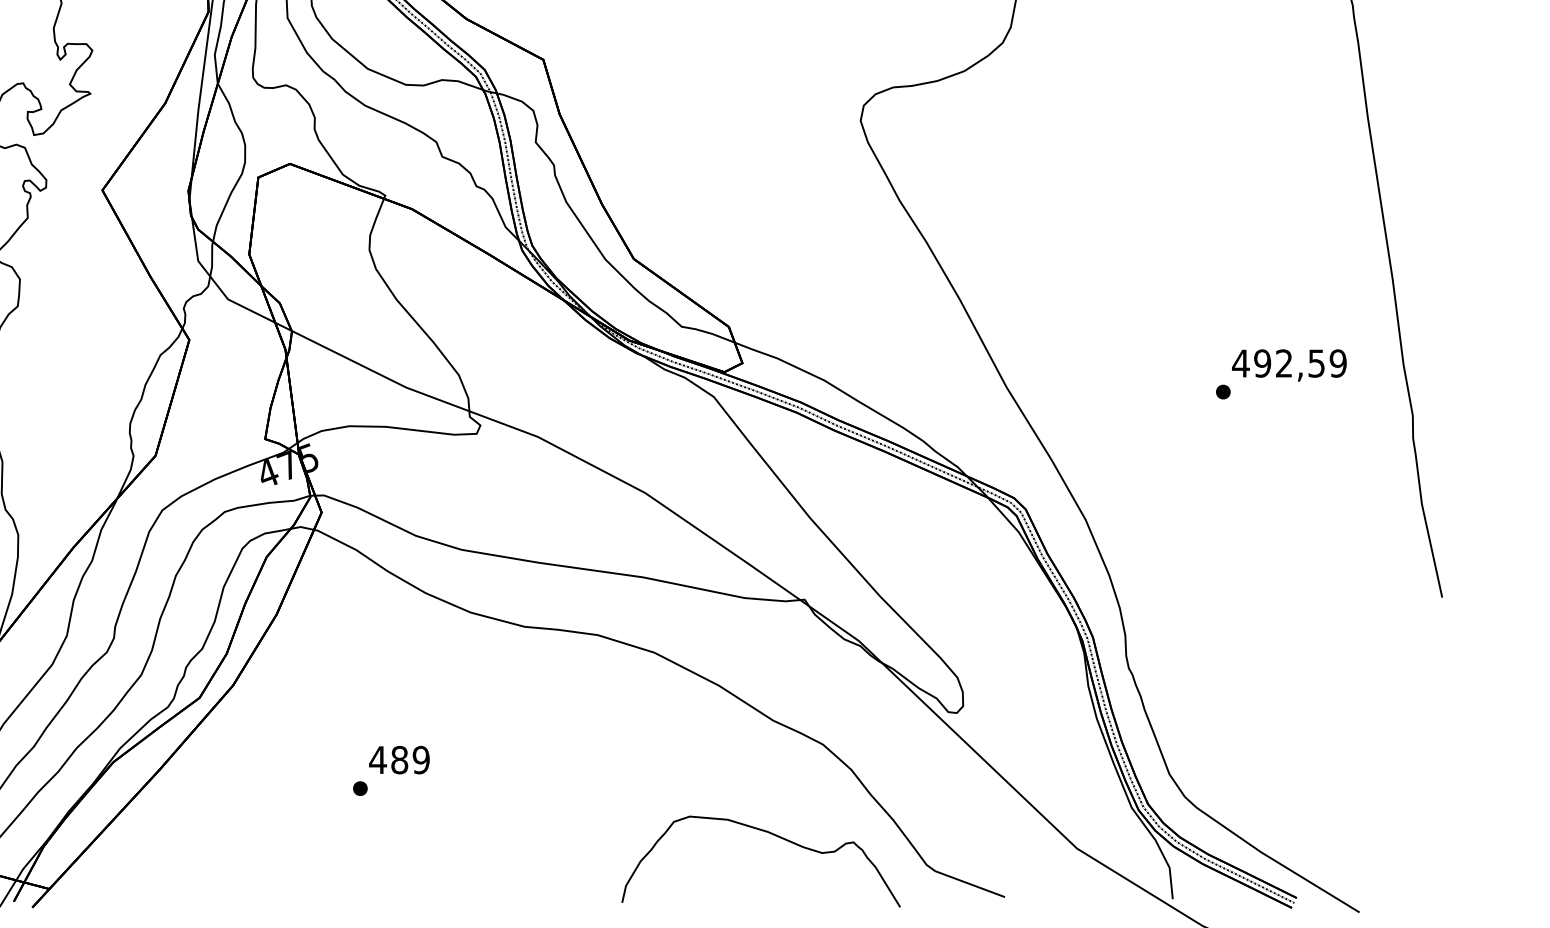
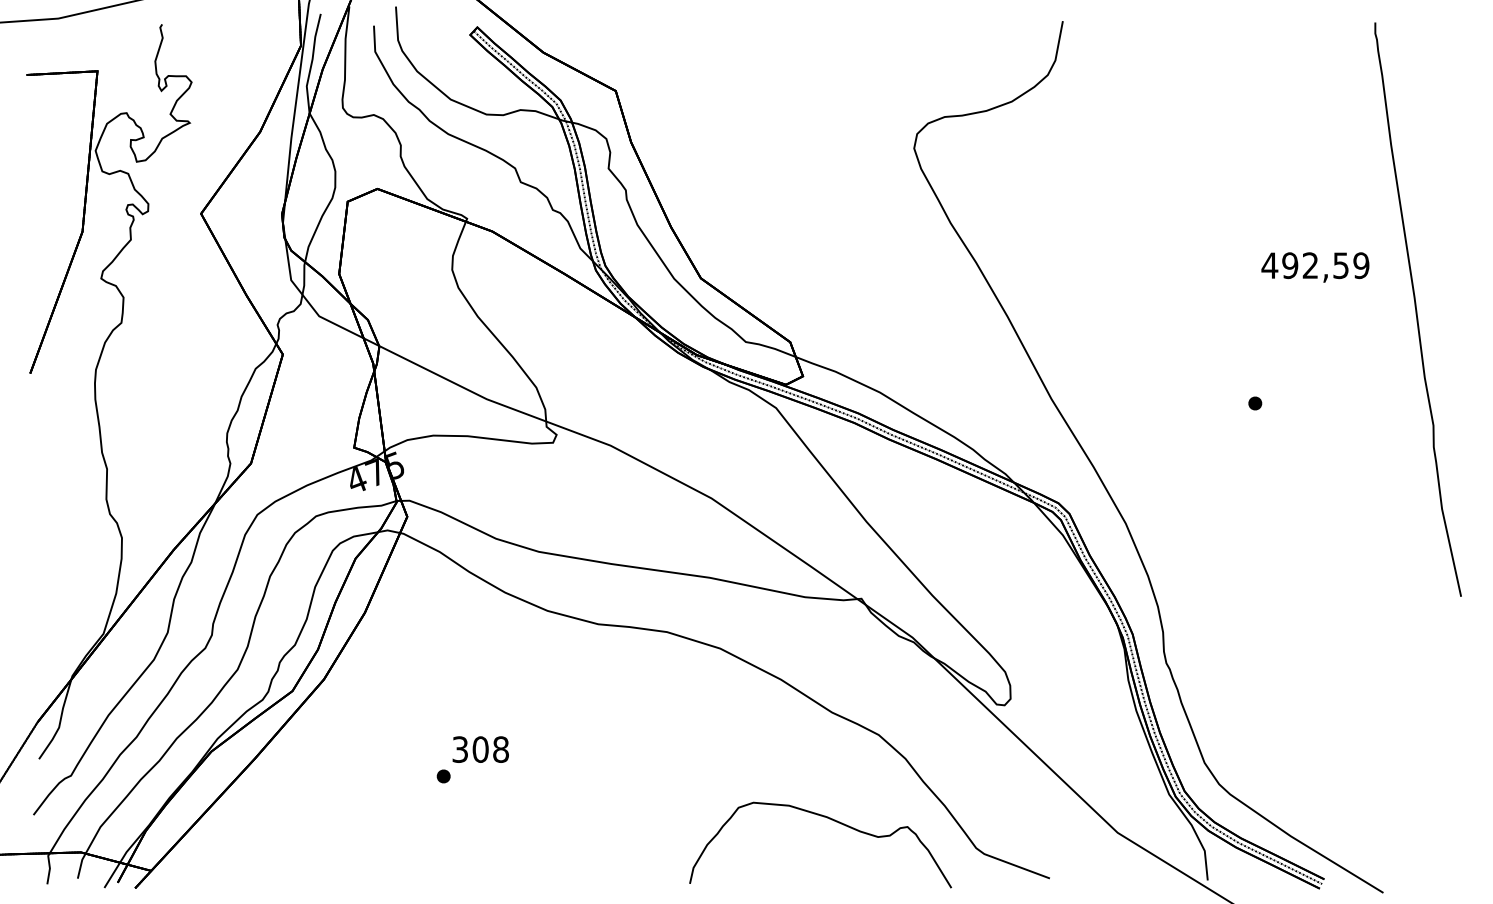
text: (1289, 365) -> (1315, 267), moved
text: (398, 759) -> (479, 749), 489 -> 308

